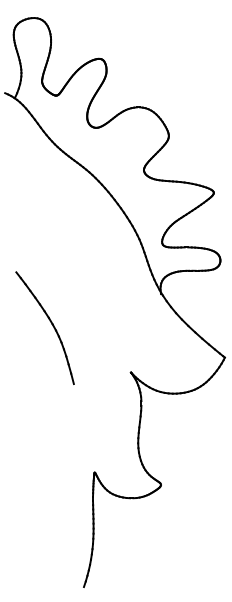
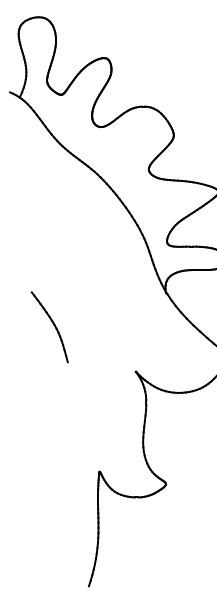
part: (44, 327) -> (49, 326), size x0.62

